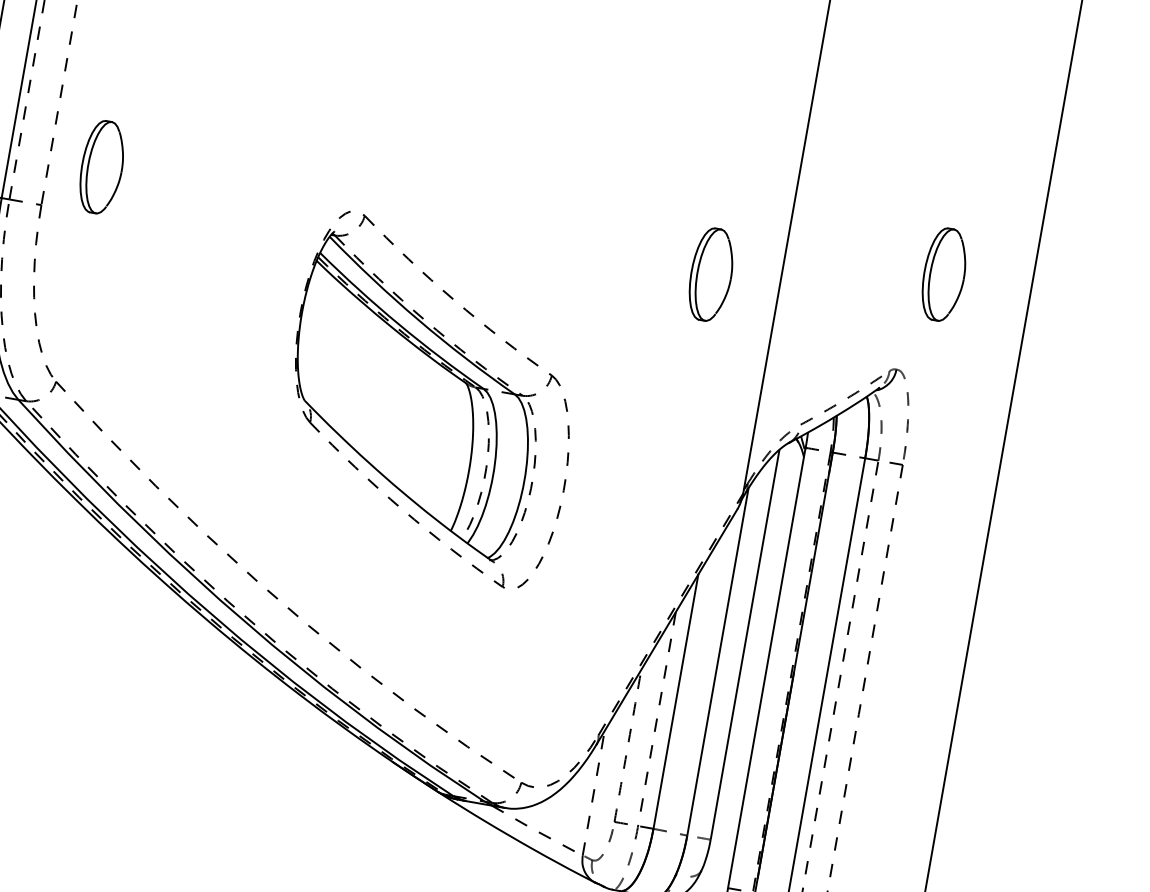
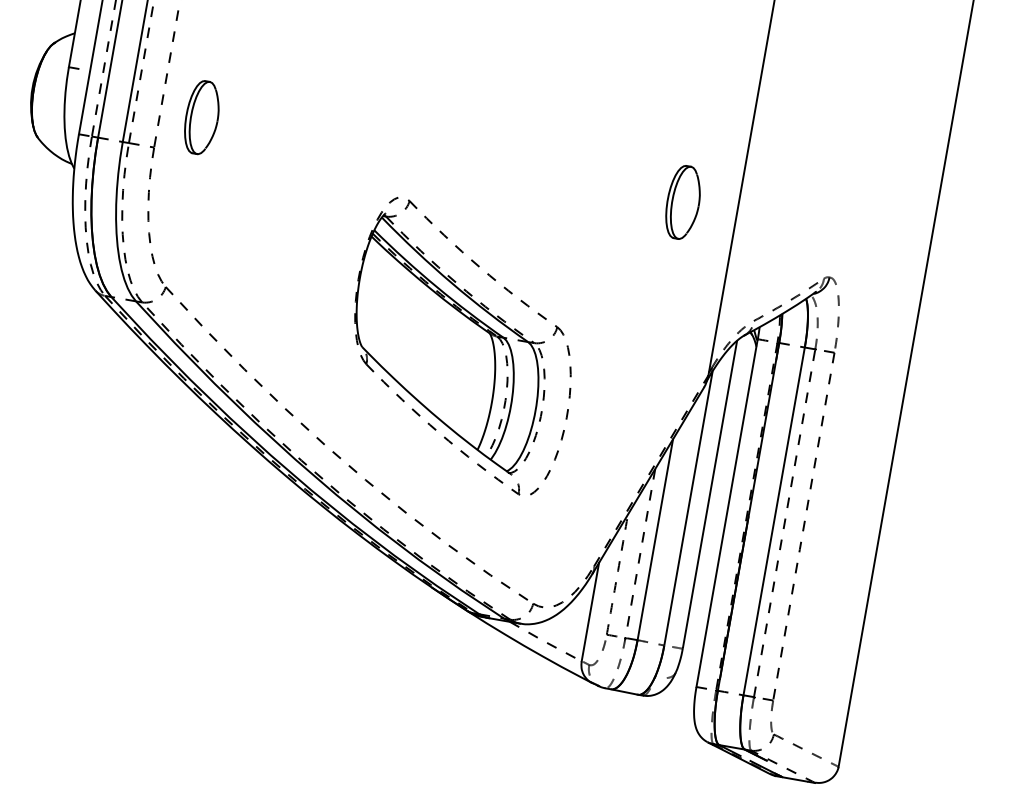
part: (943, 274) -> (866, 202), removed
part: (431, 400) -> (462, 346), moved
line: (593, 792) -> (590, 611), dashed -> solid

